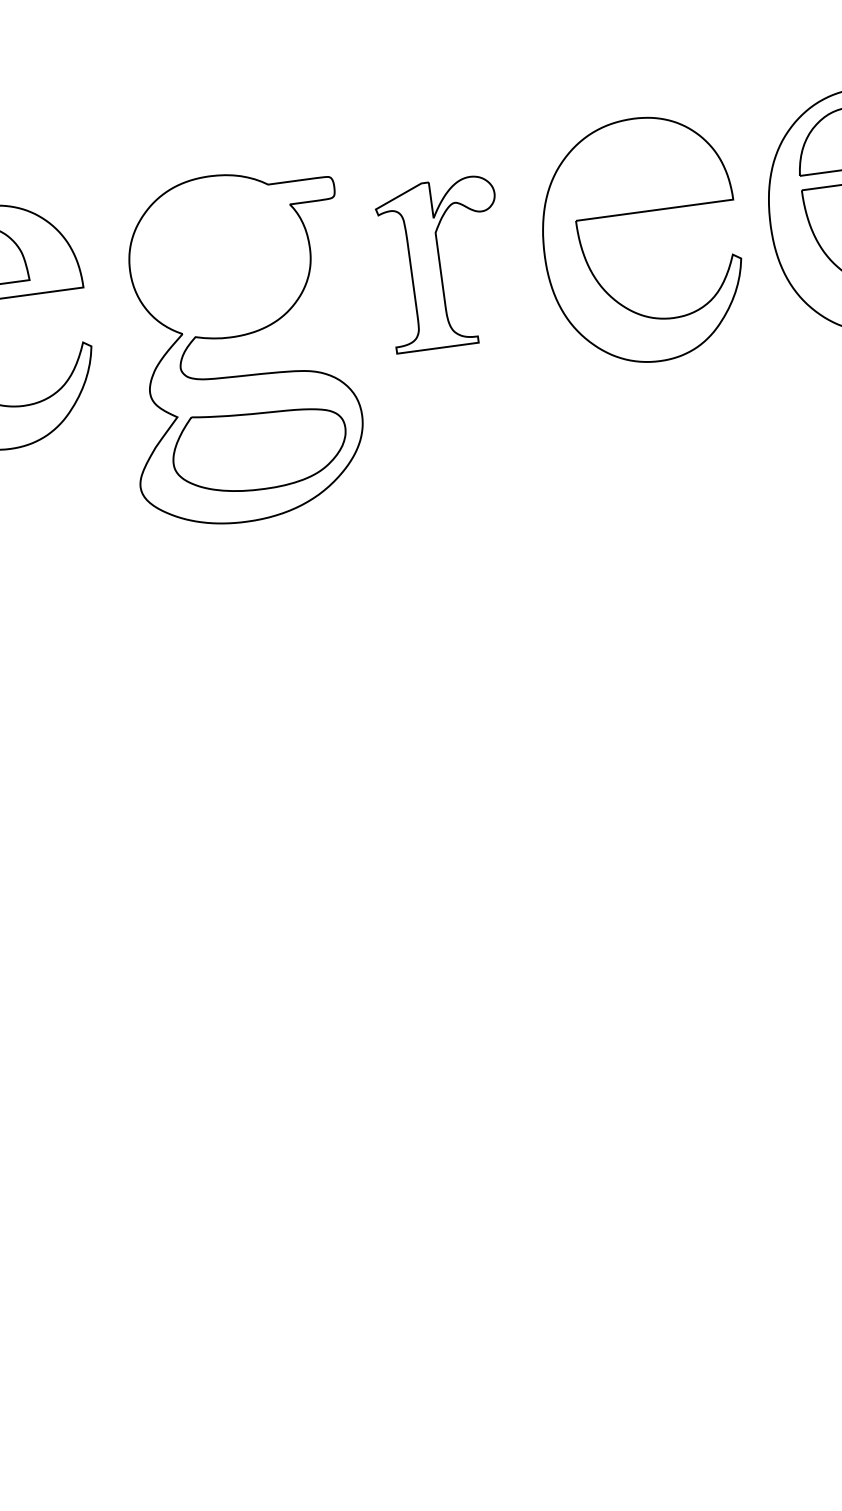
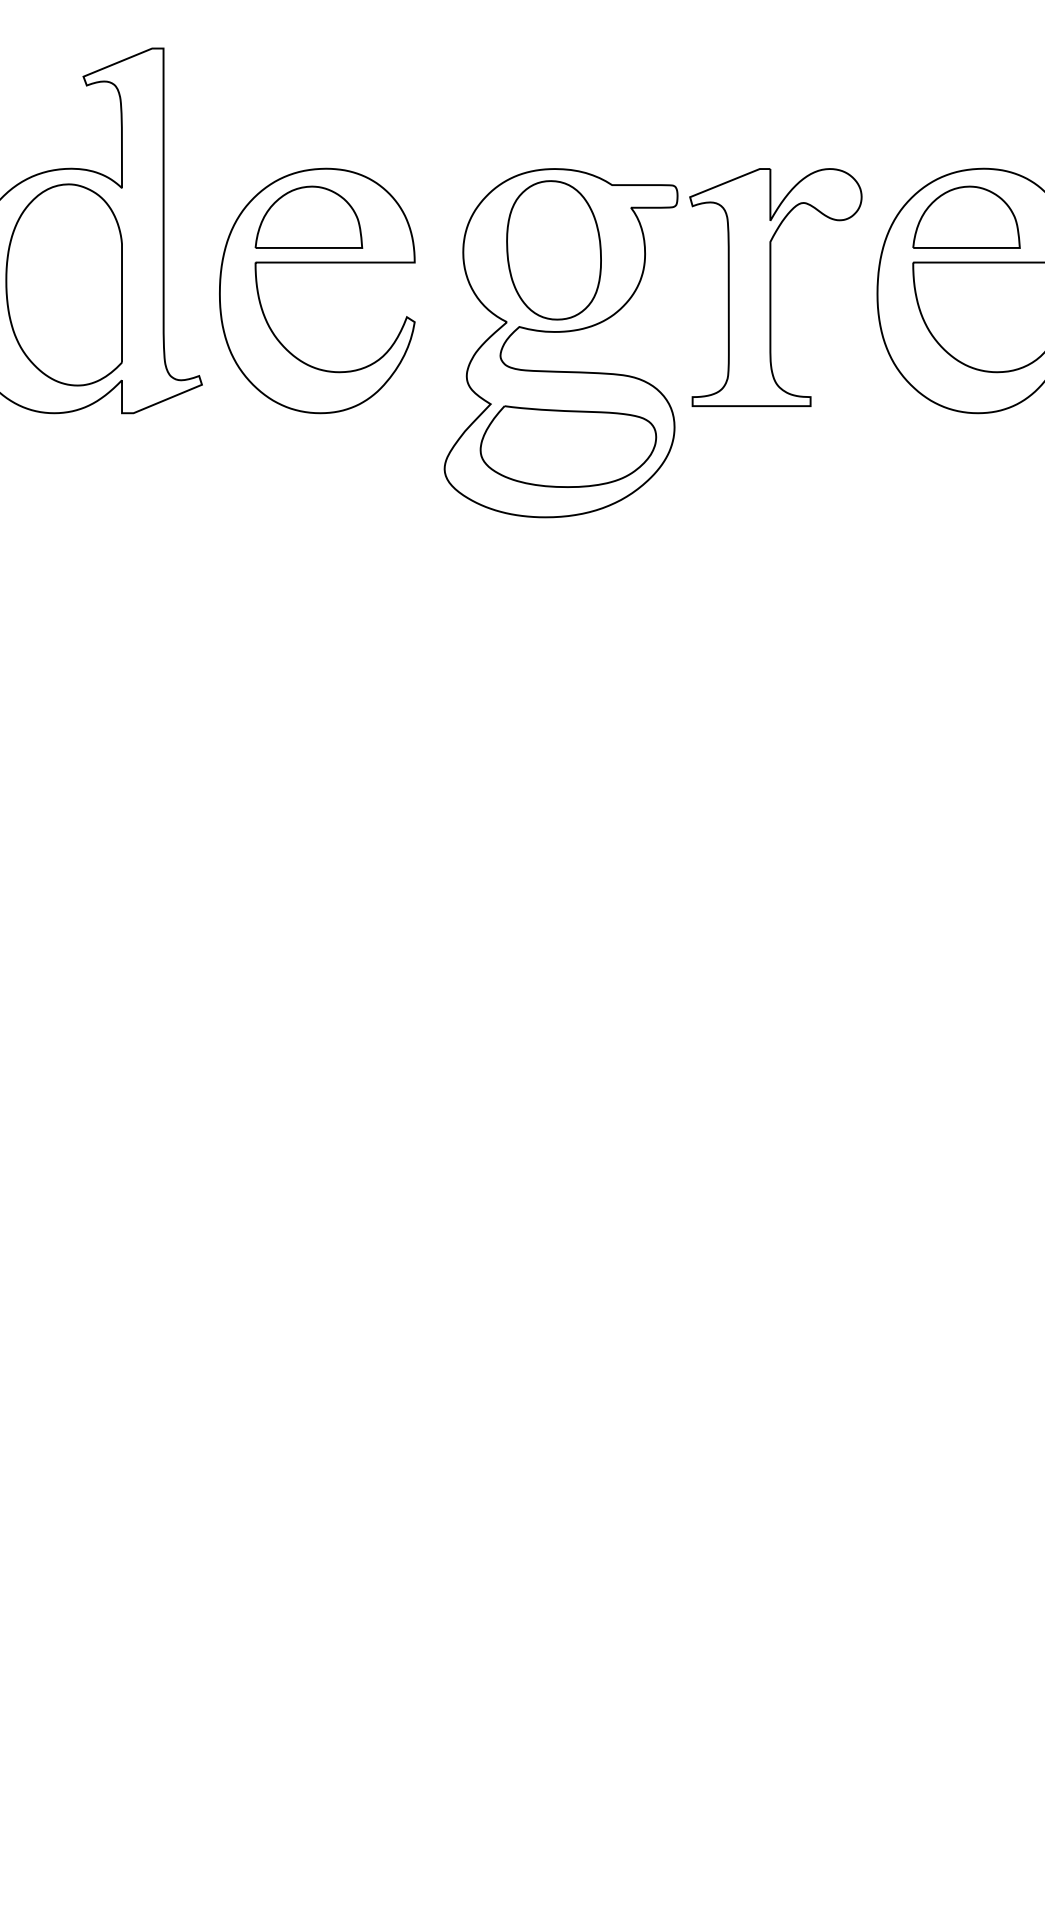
part: (622, 168) -> (966, 216), added
part: (218, 257) -> (553, 250), added
part: (443, 263) -> (775, 287), size x1.43

